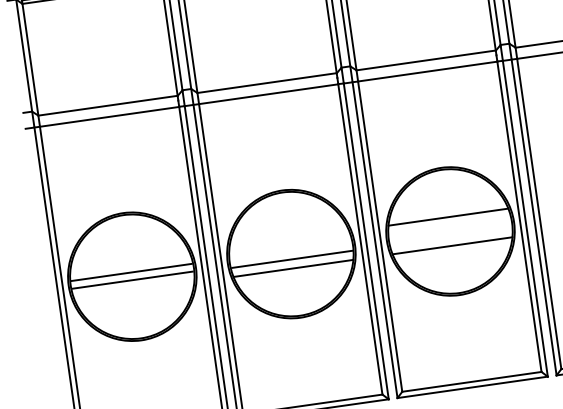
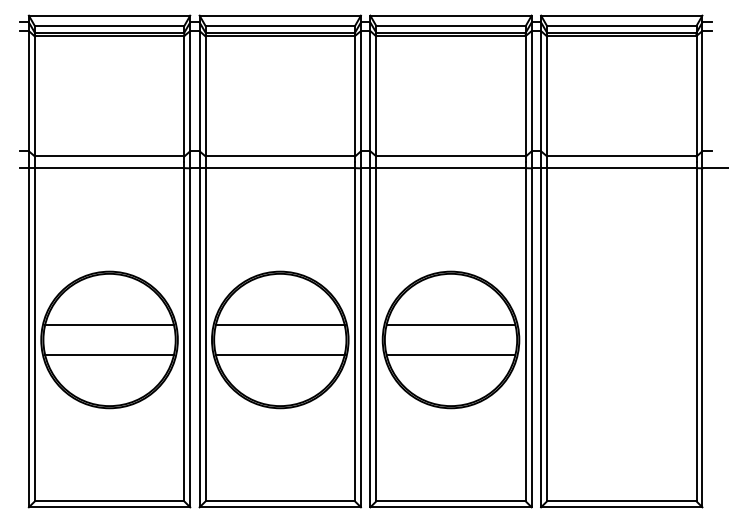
line: (292, 259) -> (280, 324), moved
line: (131, 272) -> (109, 355), moved
line: (132, 280) -> (109, 324), moved

